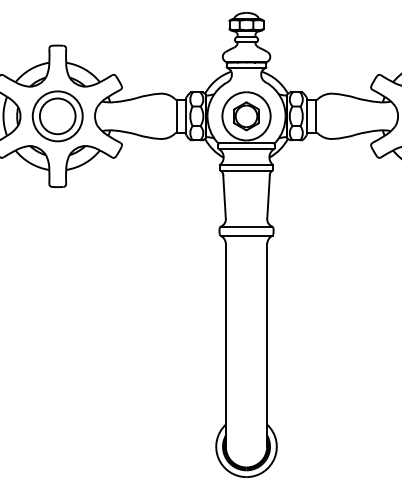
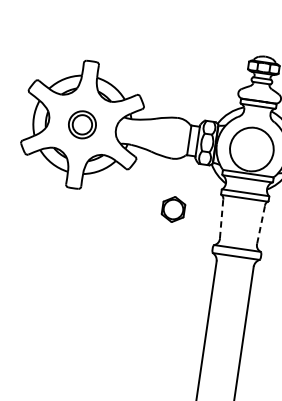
part: (57, 116) -> (82, 124), size x0.6
part: (246, 116) -> (173, 209), moved
line: (224, 196) -> (221, 218), solid -> dashed
line: (268, 196) -> (261, 224), solid -> dashed

